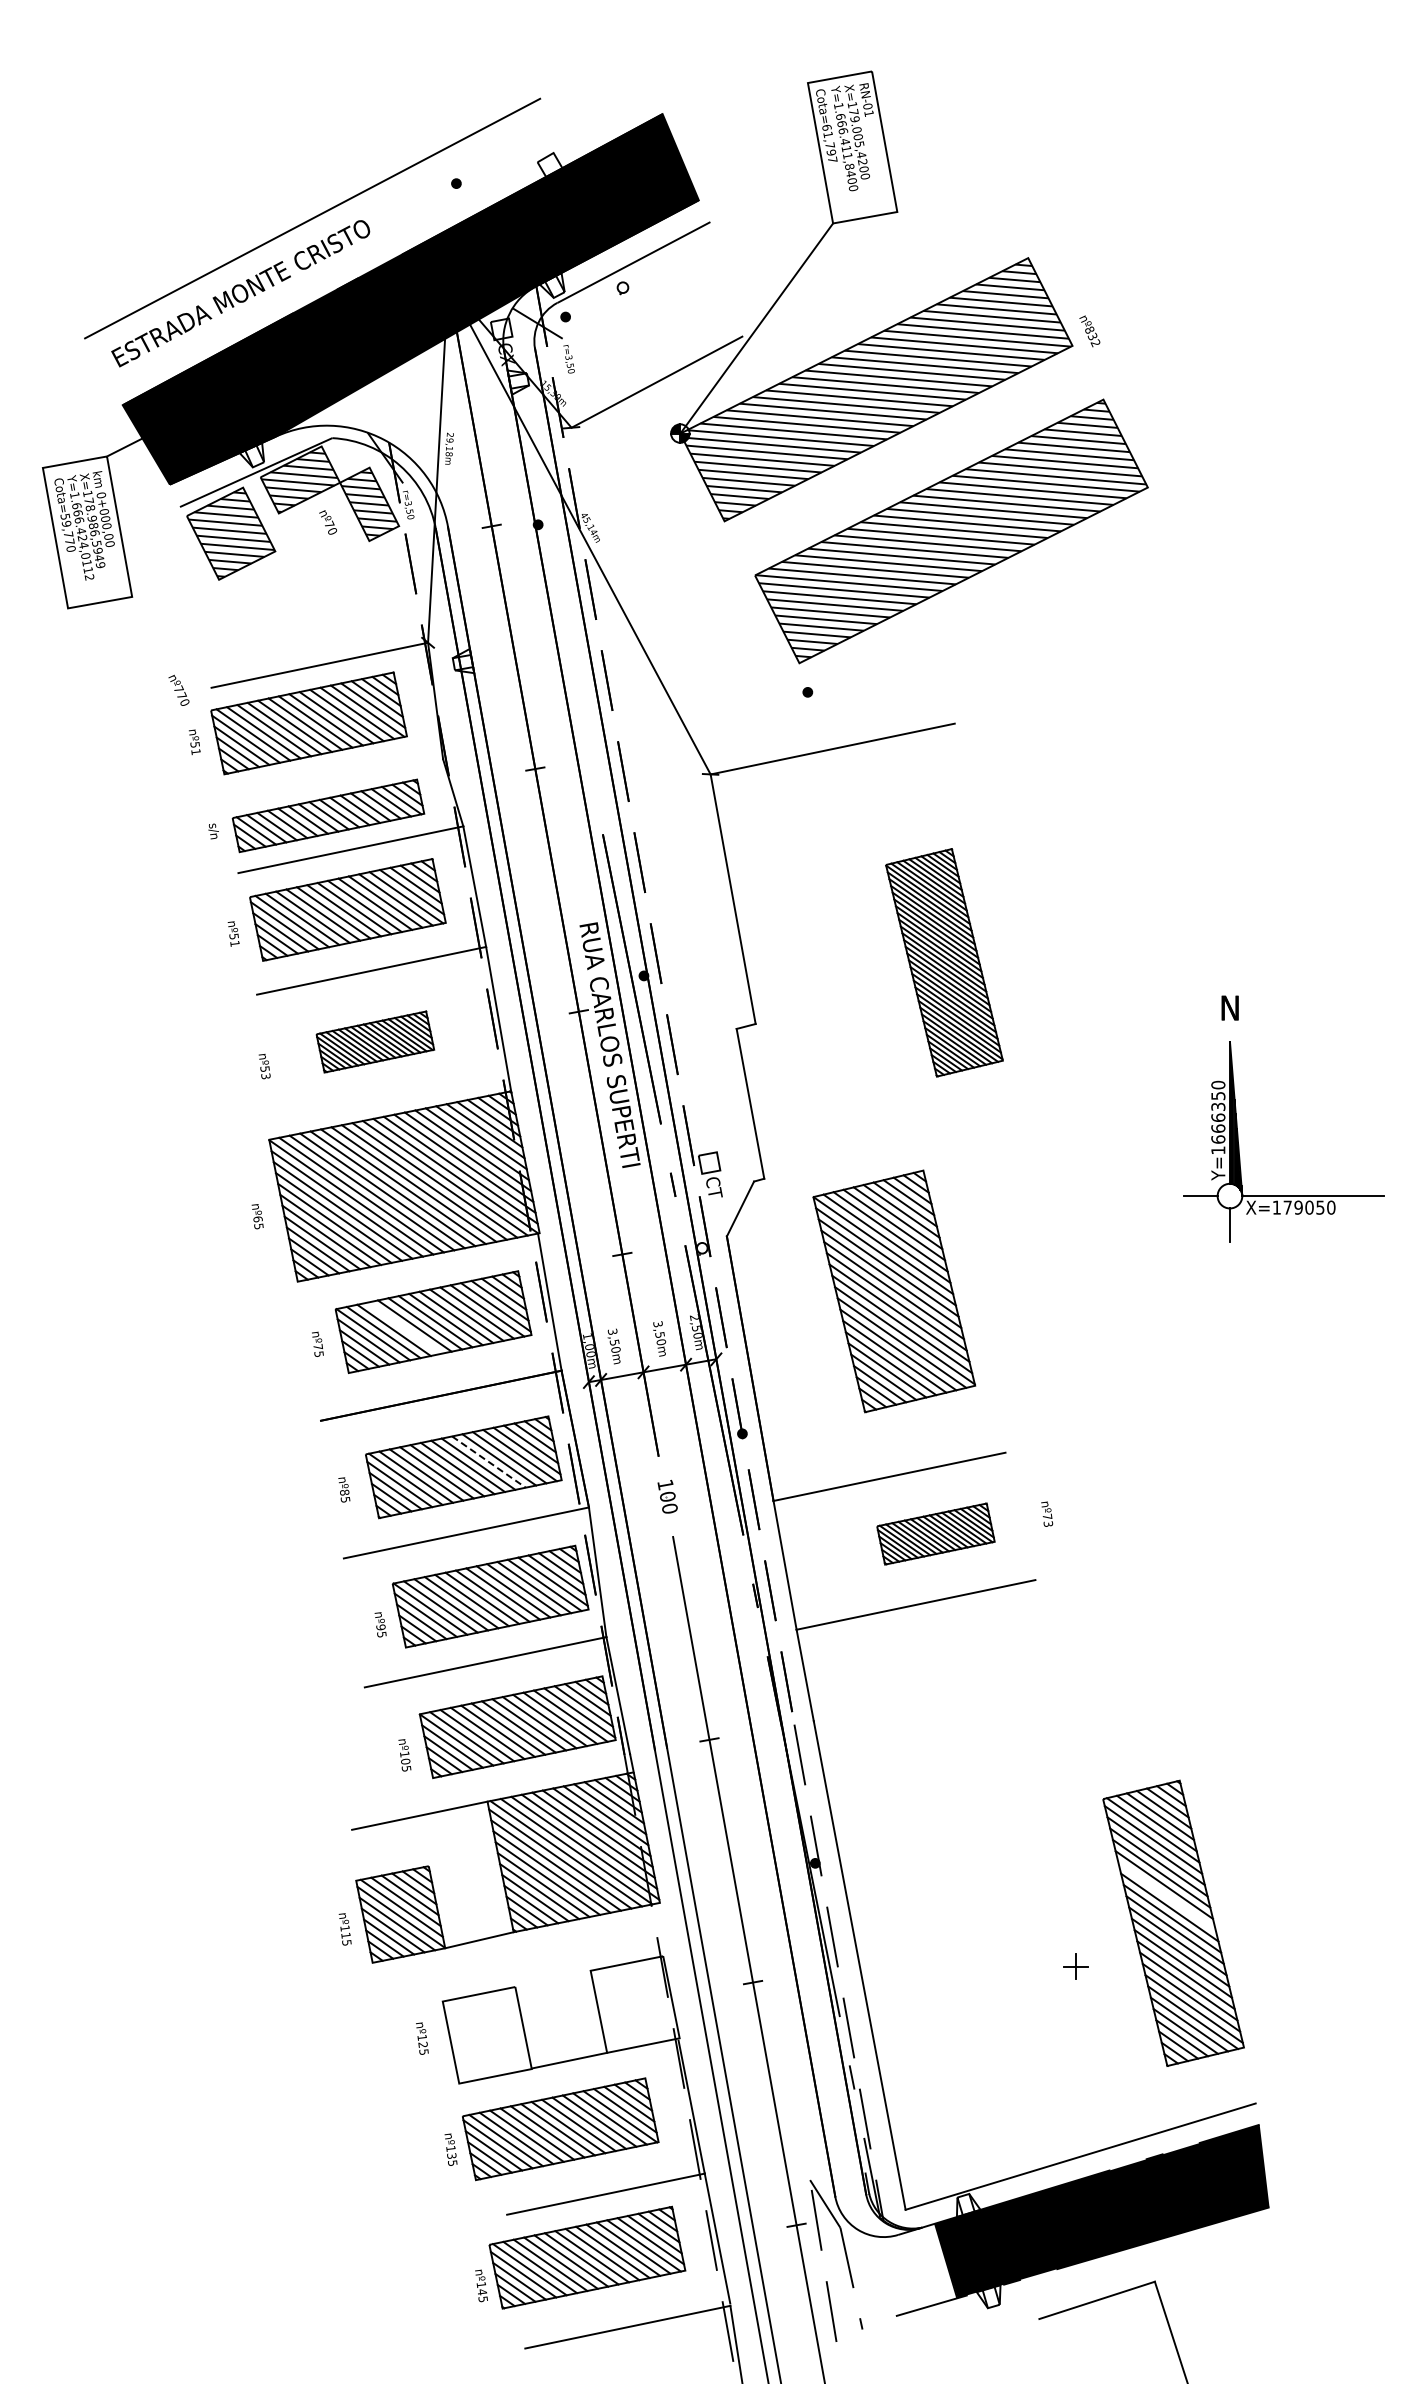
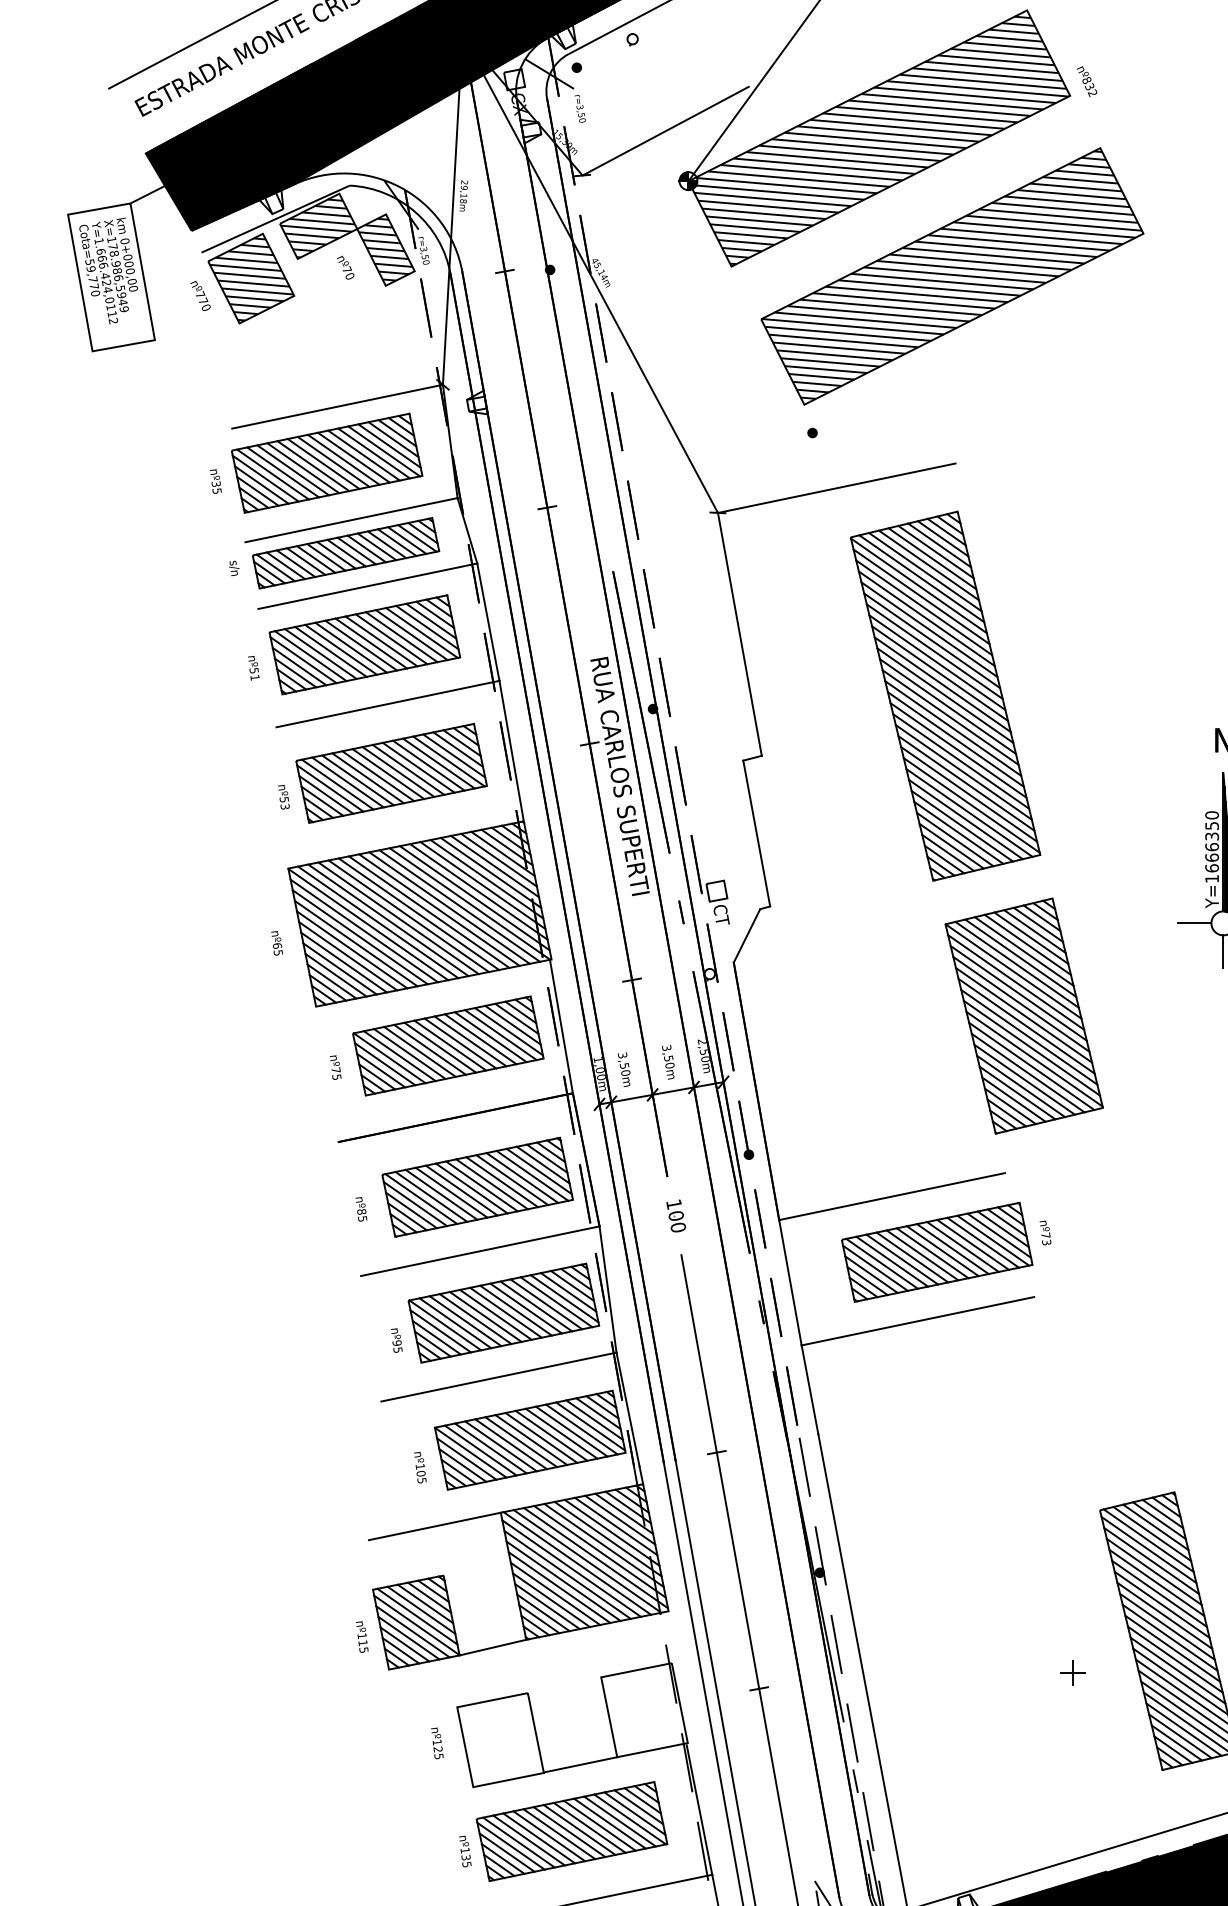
text: (178, 689) -> (200, 294), moved
text: (195, 748) -> (216, 487), nº51 -> nº35
line: (334, 781) -> (351, 519), added
part: (944, 962) -> (945, 695), size x1.67
part: (375, 1041) -> (391, 772), size x1.67
part: (894, 1291) -> (1024, 1016), moved
line: (404, 1327) -> (420, 1051), added
line: (488, 1462) -> (501, 1182), dashed -> solid
part: (935, 1533) -> (936, 1251), size x1.67
line: (1166, 1896) -> (1161, 1605), added

